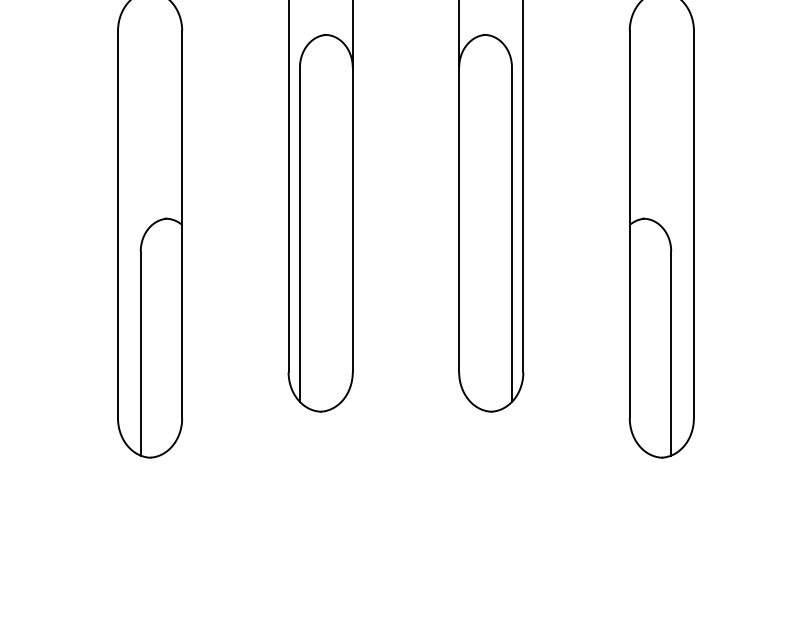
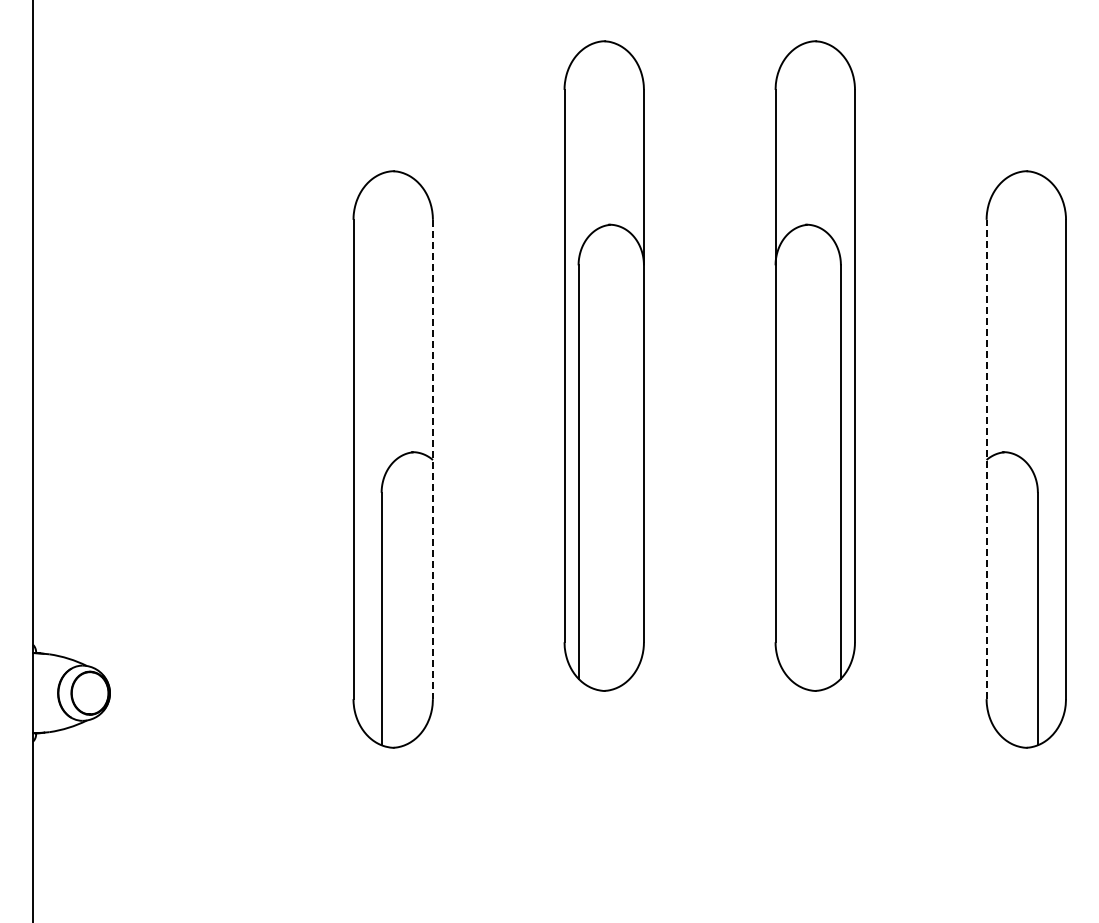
line: (181, 224) -> (432, 459), solid -> dashed
line: (629, 224) -> (986, 459), solid -> dashed

